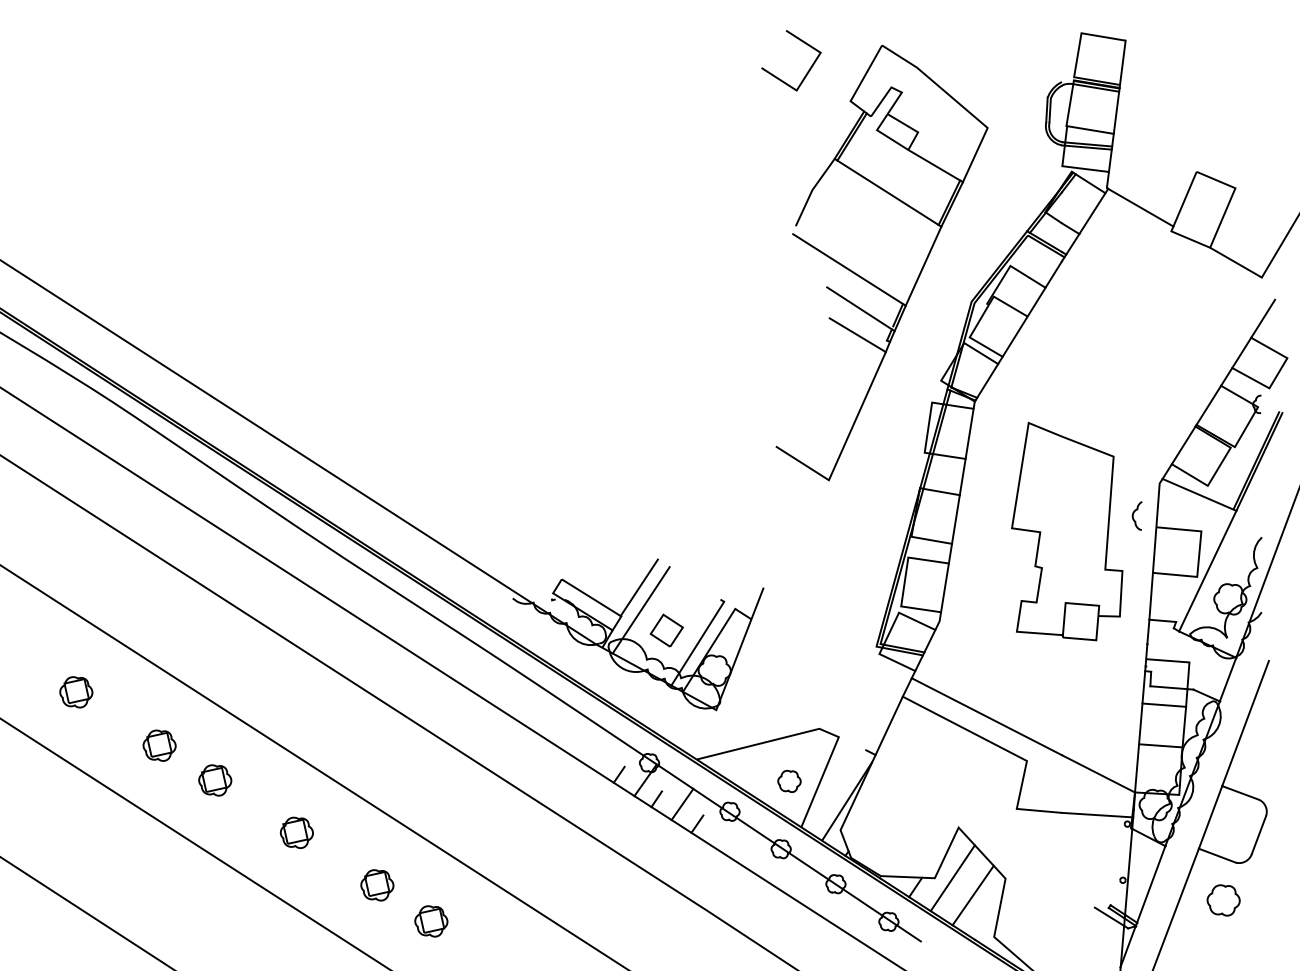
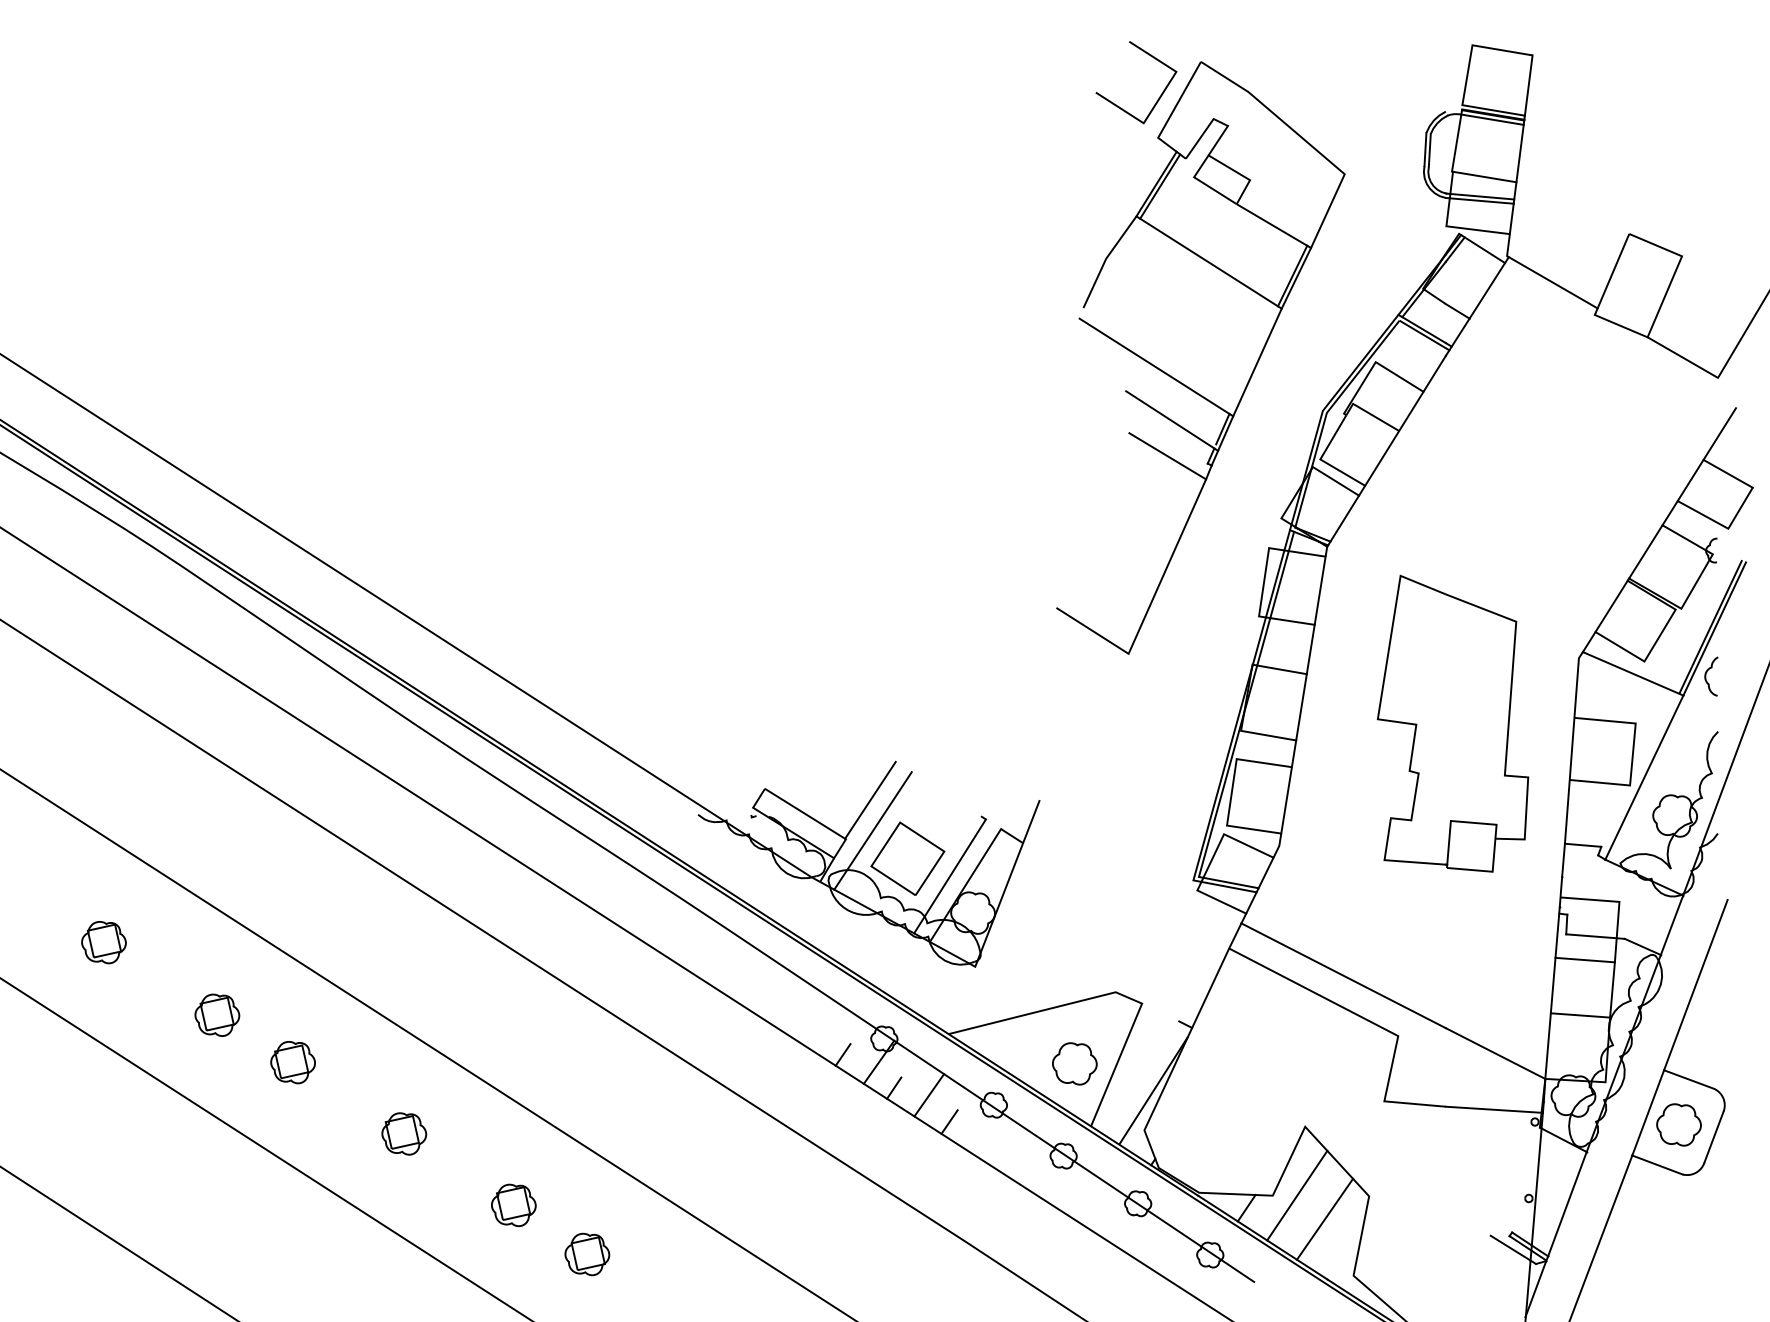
line: (809, 69) -> (1160, 94), moved
curve: (1133, 515) -> (1706, 676), moved
part: (666, 630) -> (907, 858), size x1.67
part: (789, 781) -> (1074, 1063), size x1.43
part: (1223, 900) -> (1678, 1124), moved

